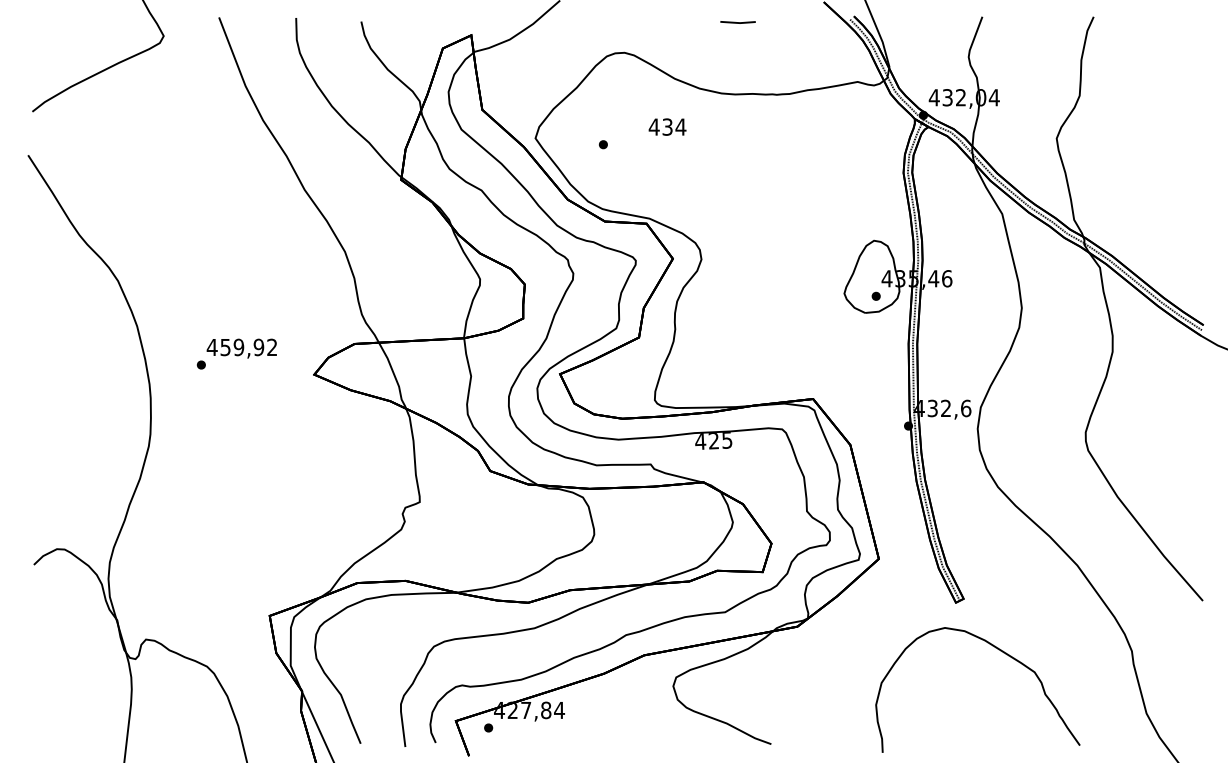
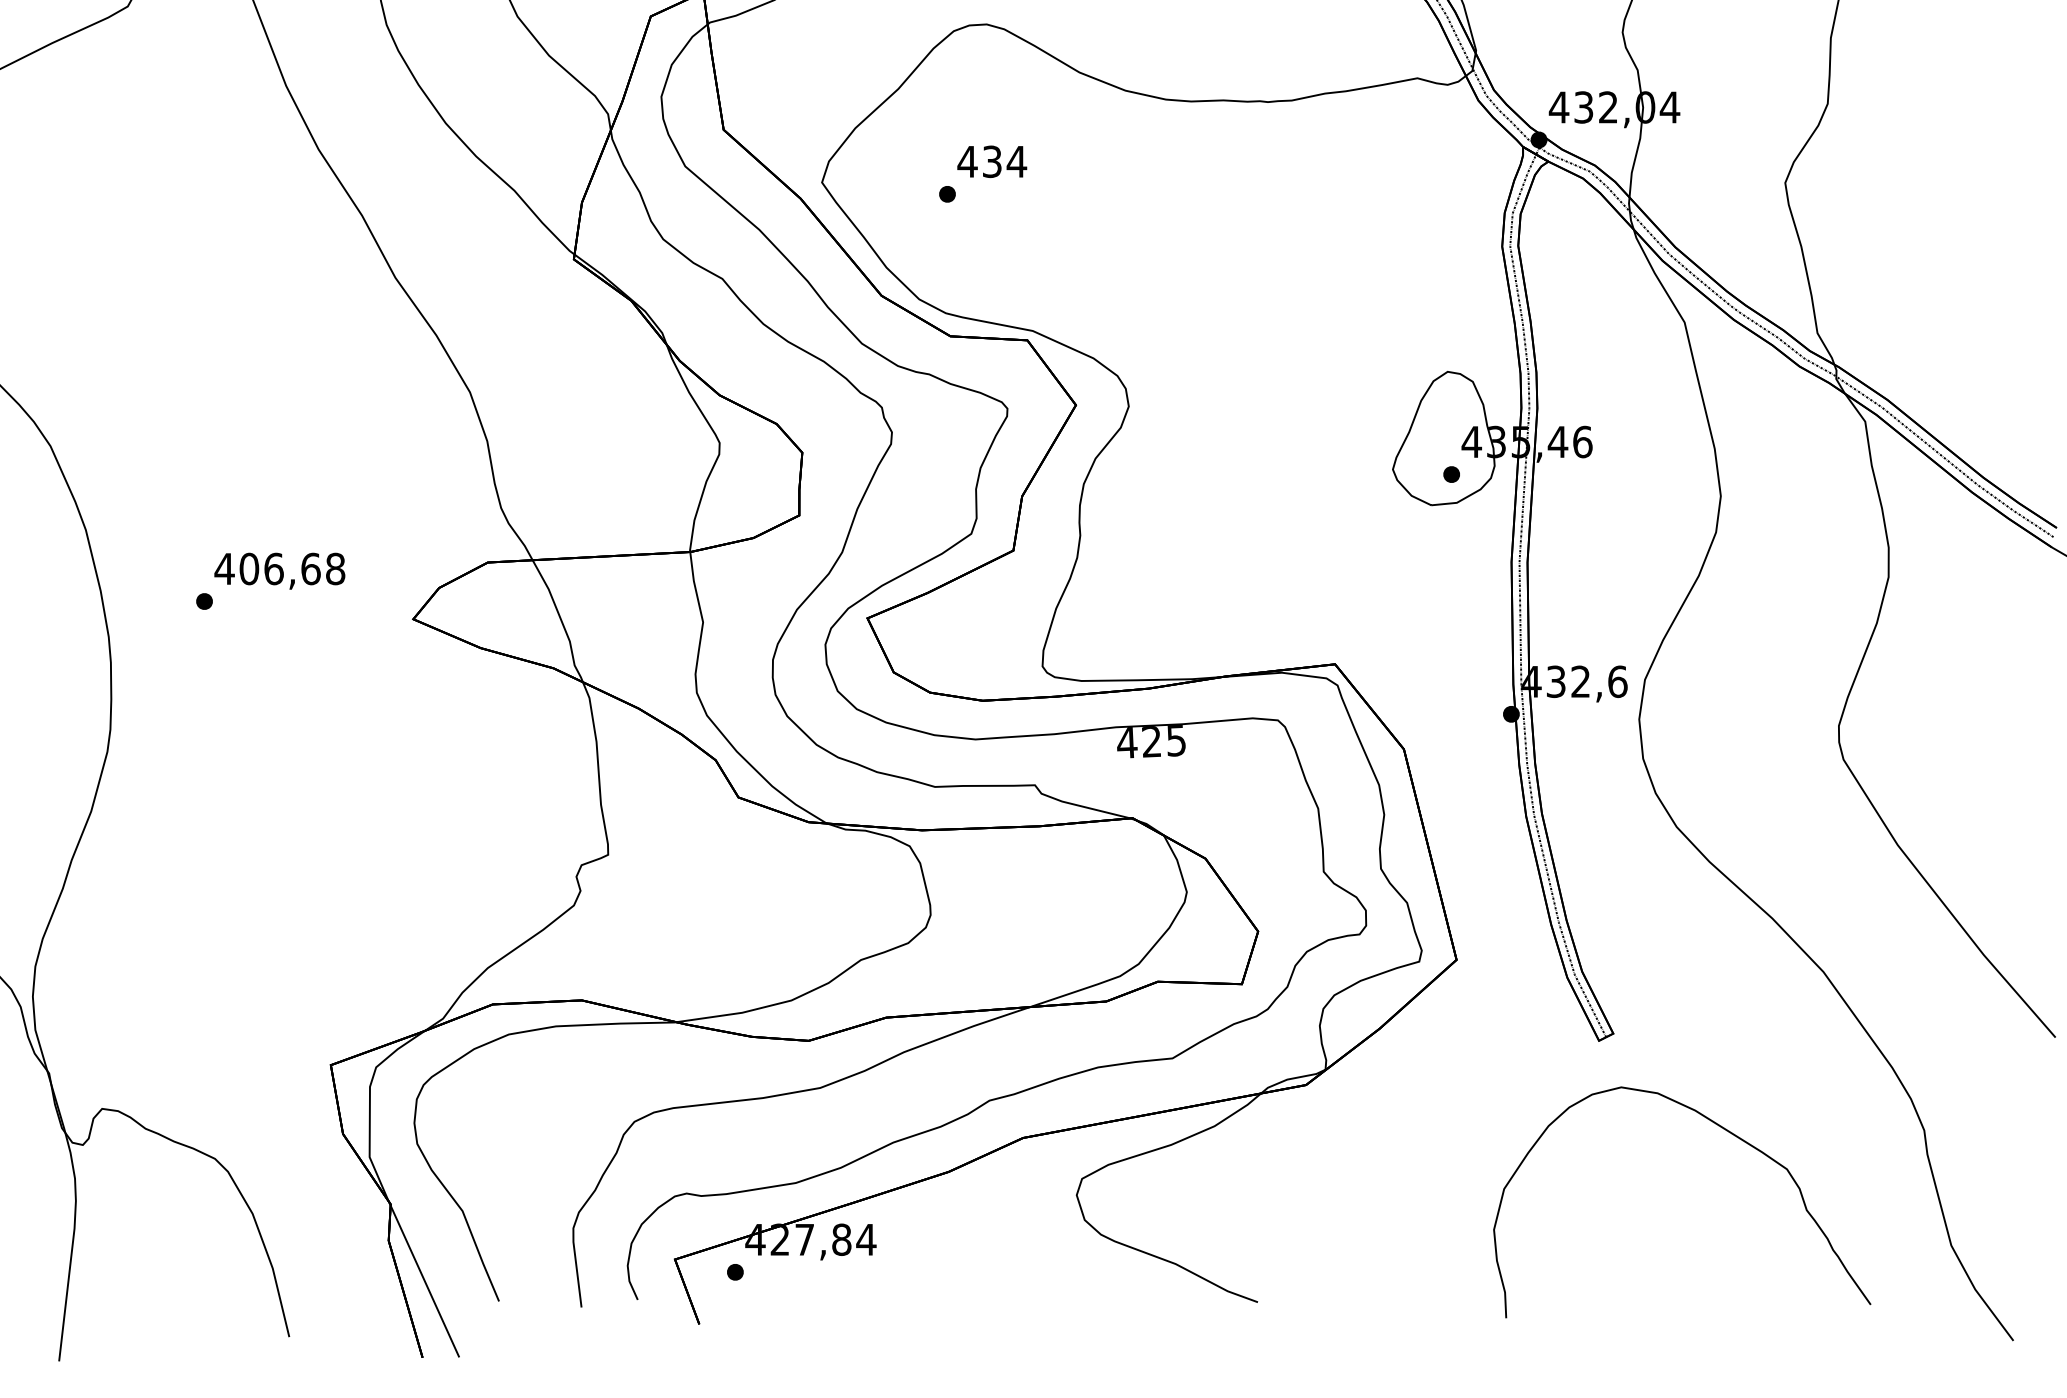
text: (667, 126) -> (992, 160), moved
text: (248, 347) -> (291, 569), 459,92 -> 406,68
curve: (1003, 653) -> (1729, 1134), moved

